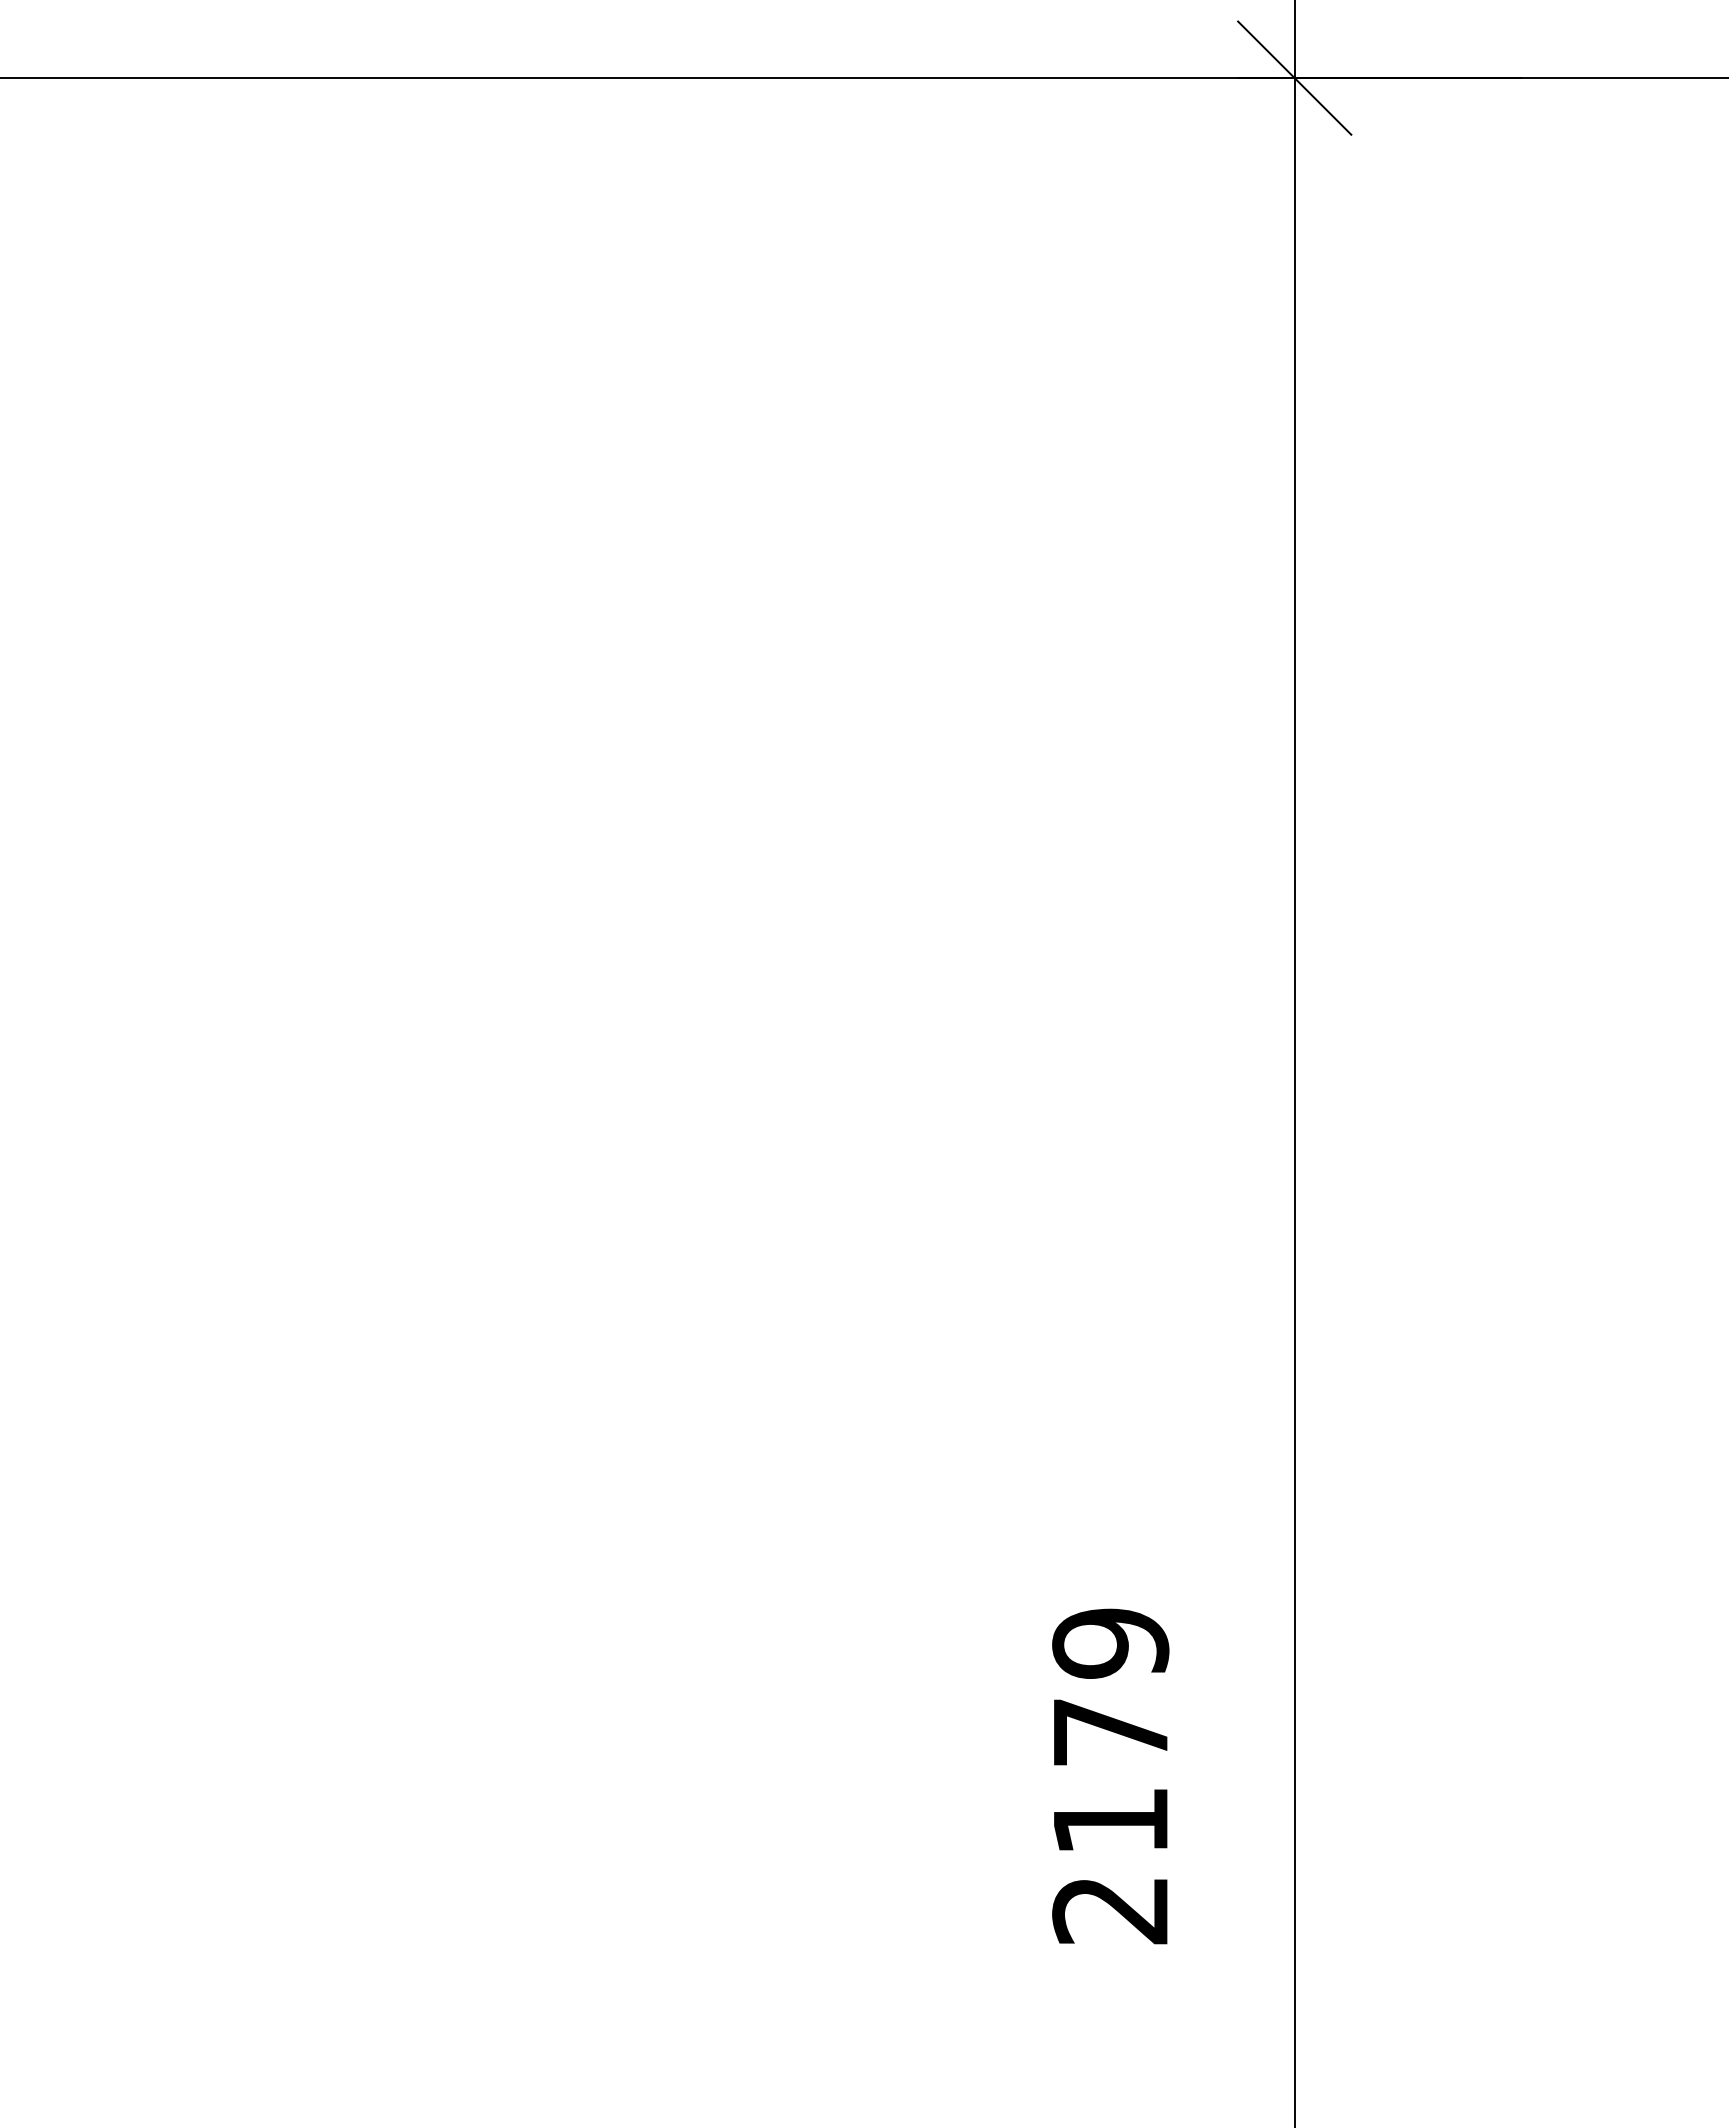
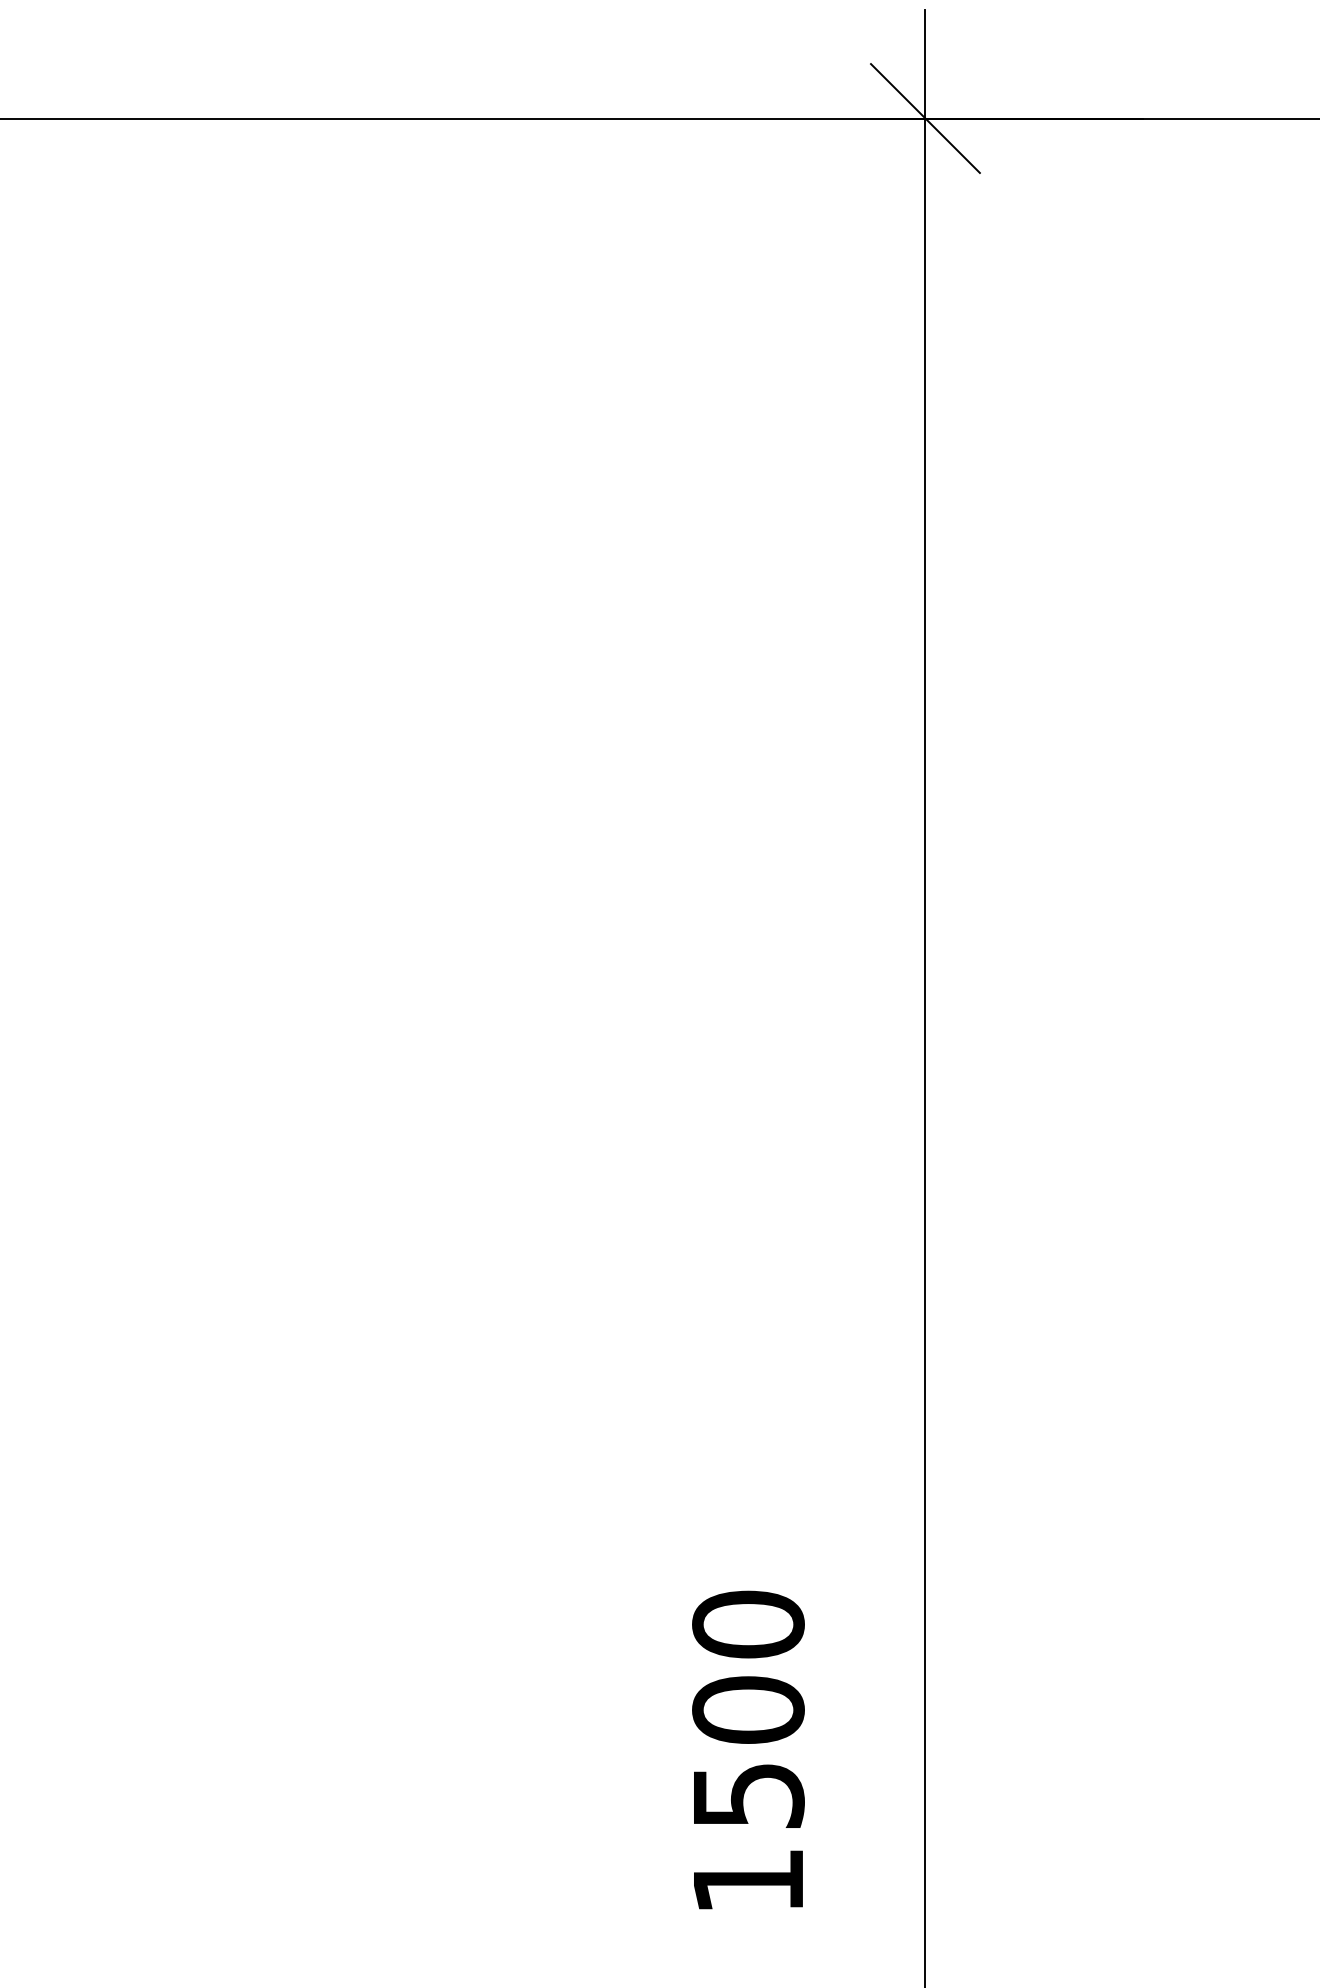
text: (1110, 1776) -> (748, 1752), 2179 -> 1500

